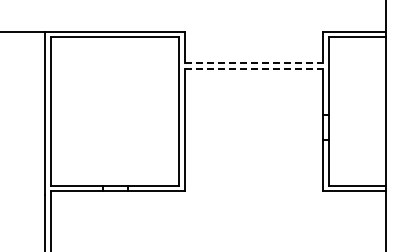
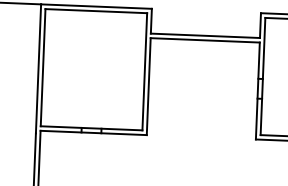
line: (254, 62) -> (205, 35), dashed -> solid
line: (254, 68) -> (205, 40), dashed -> solid

